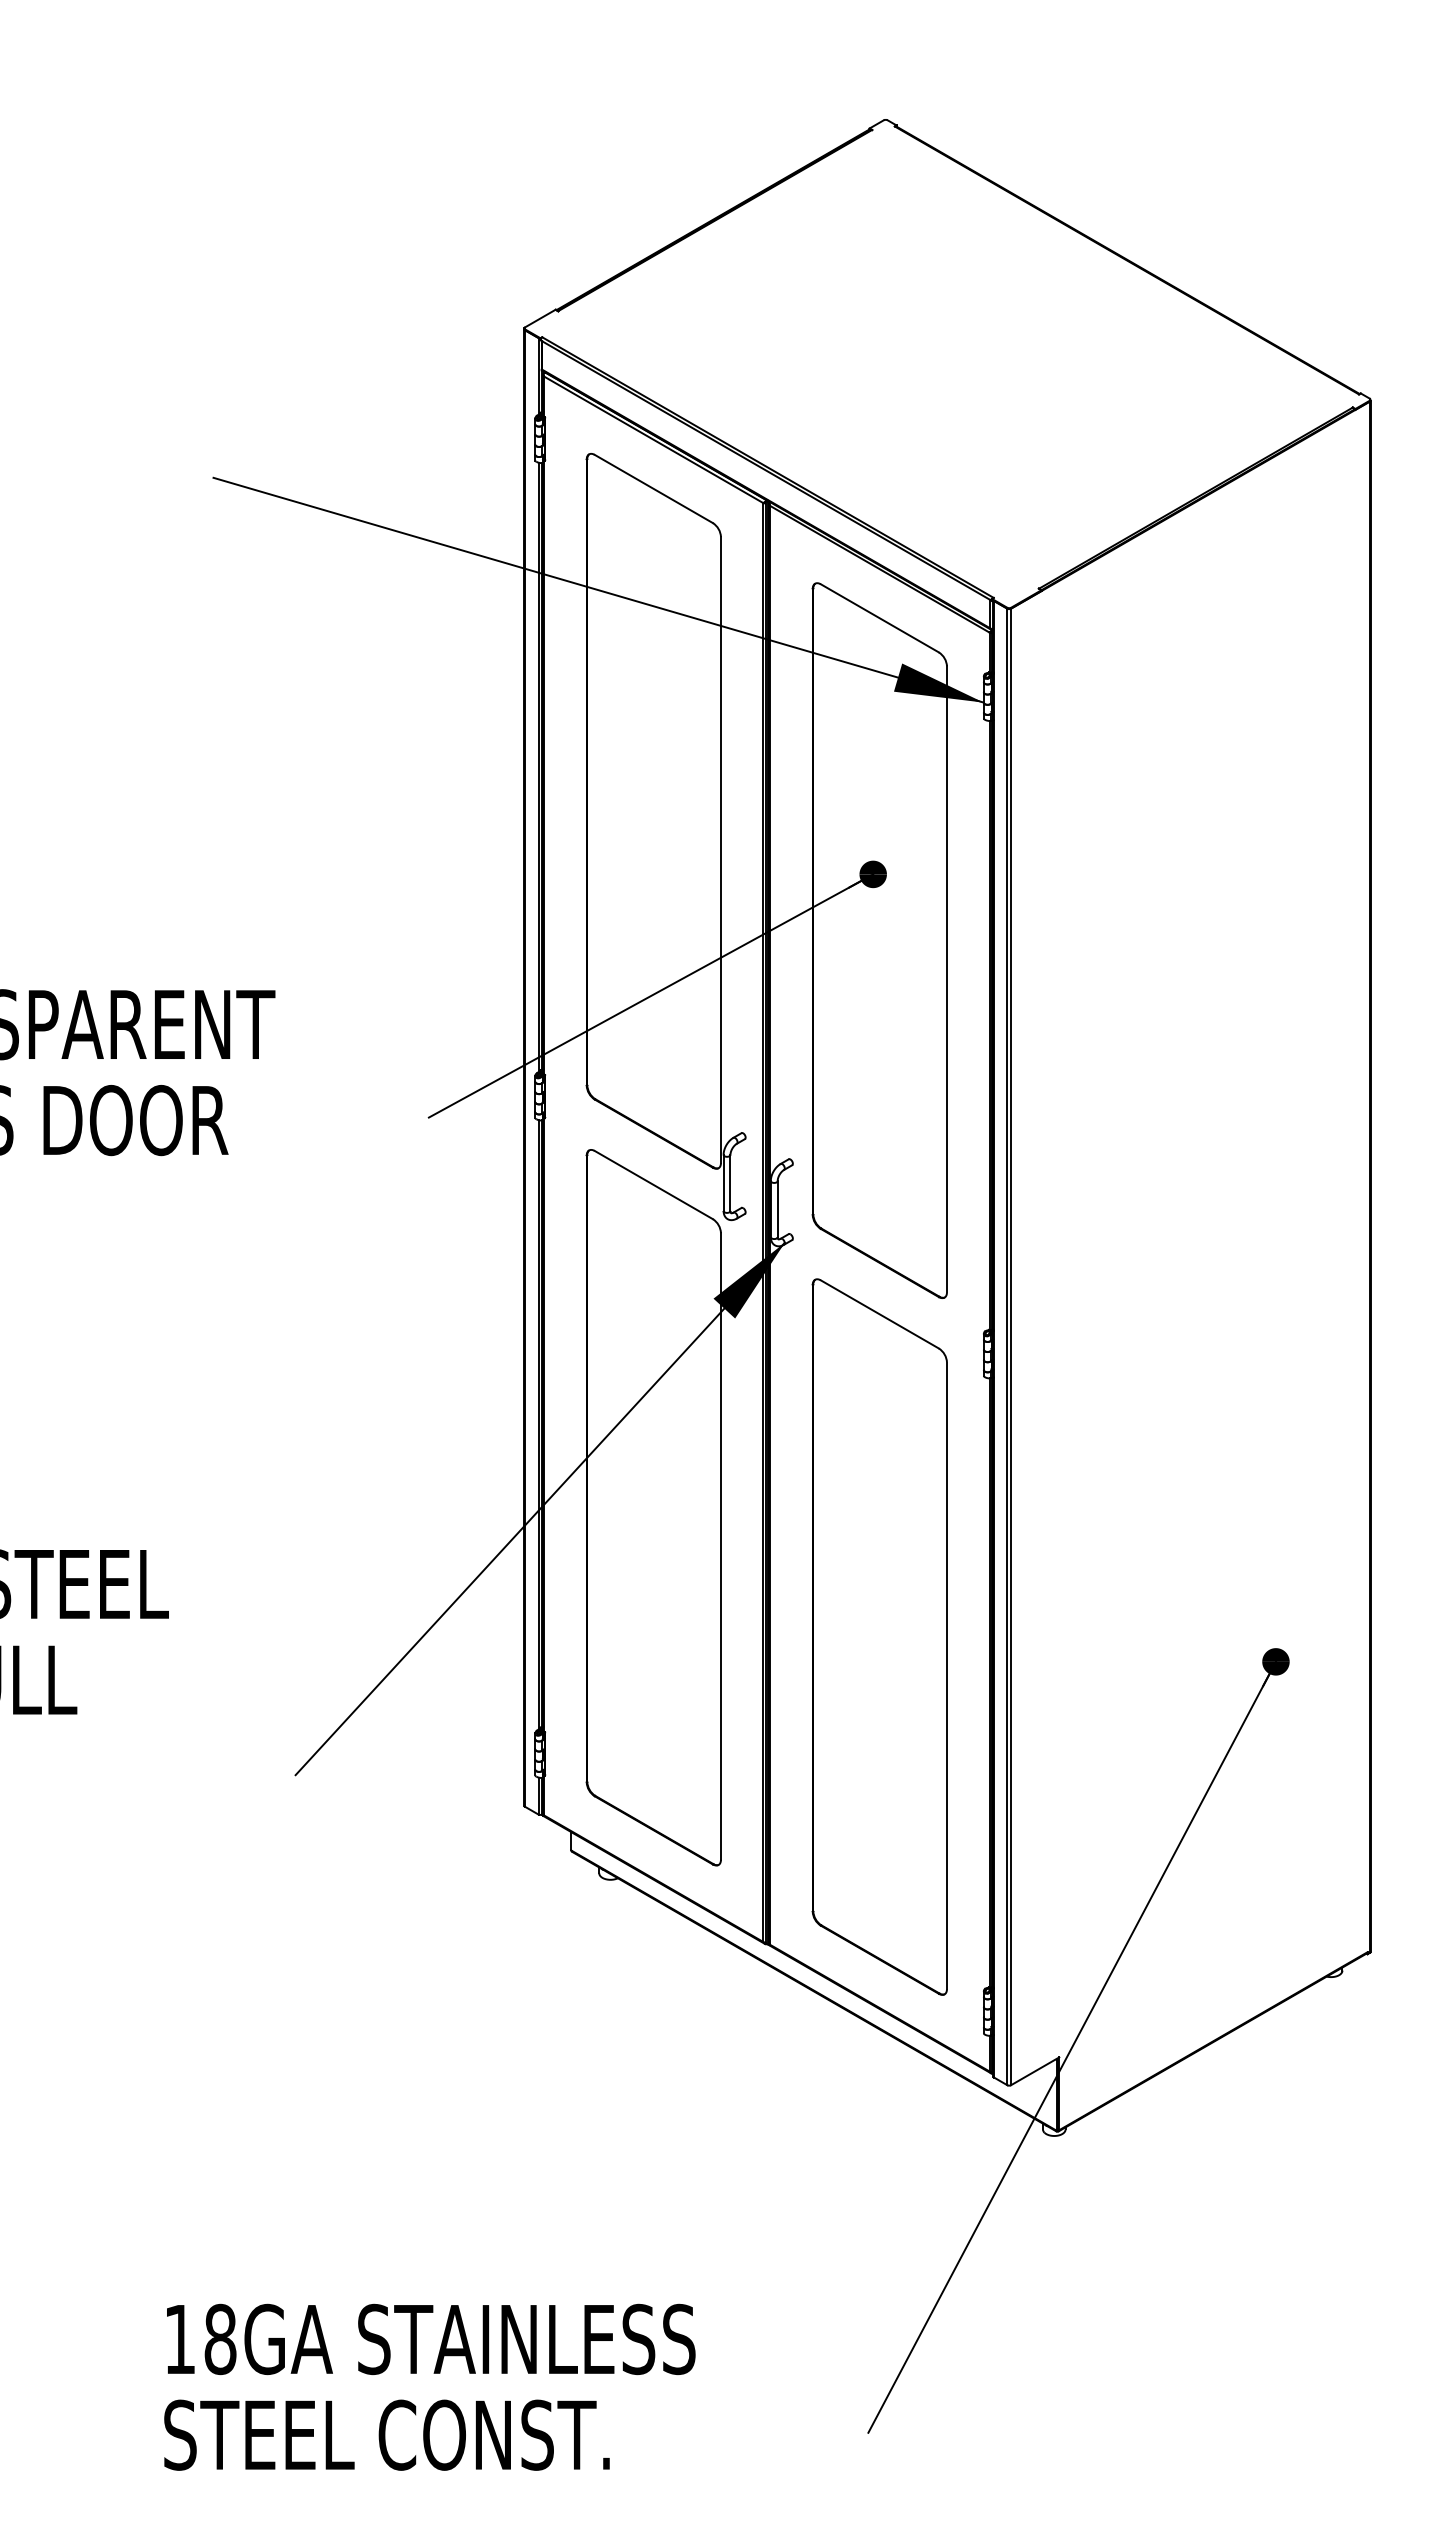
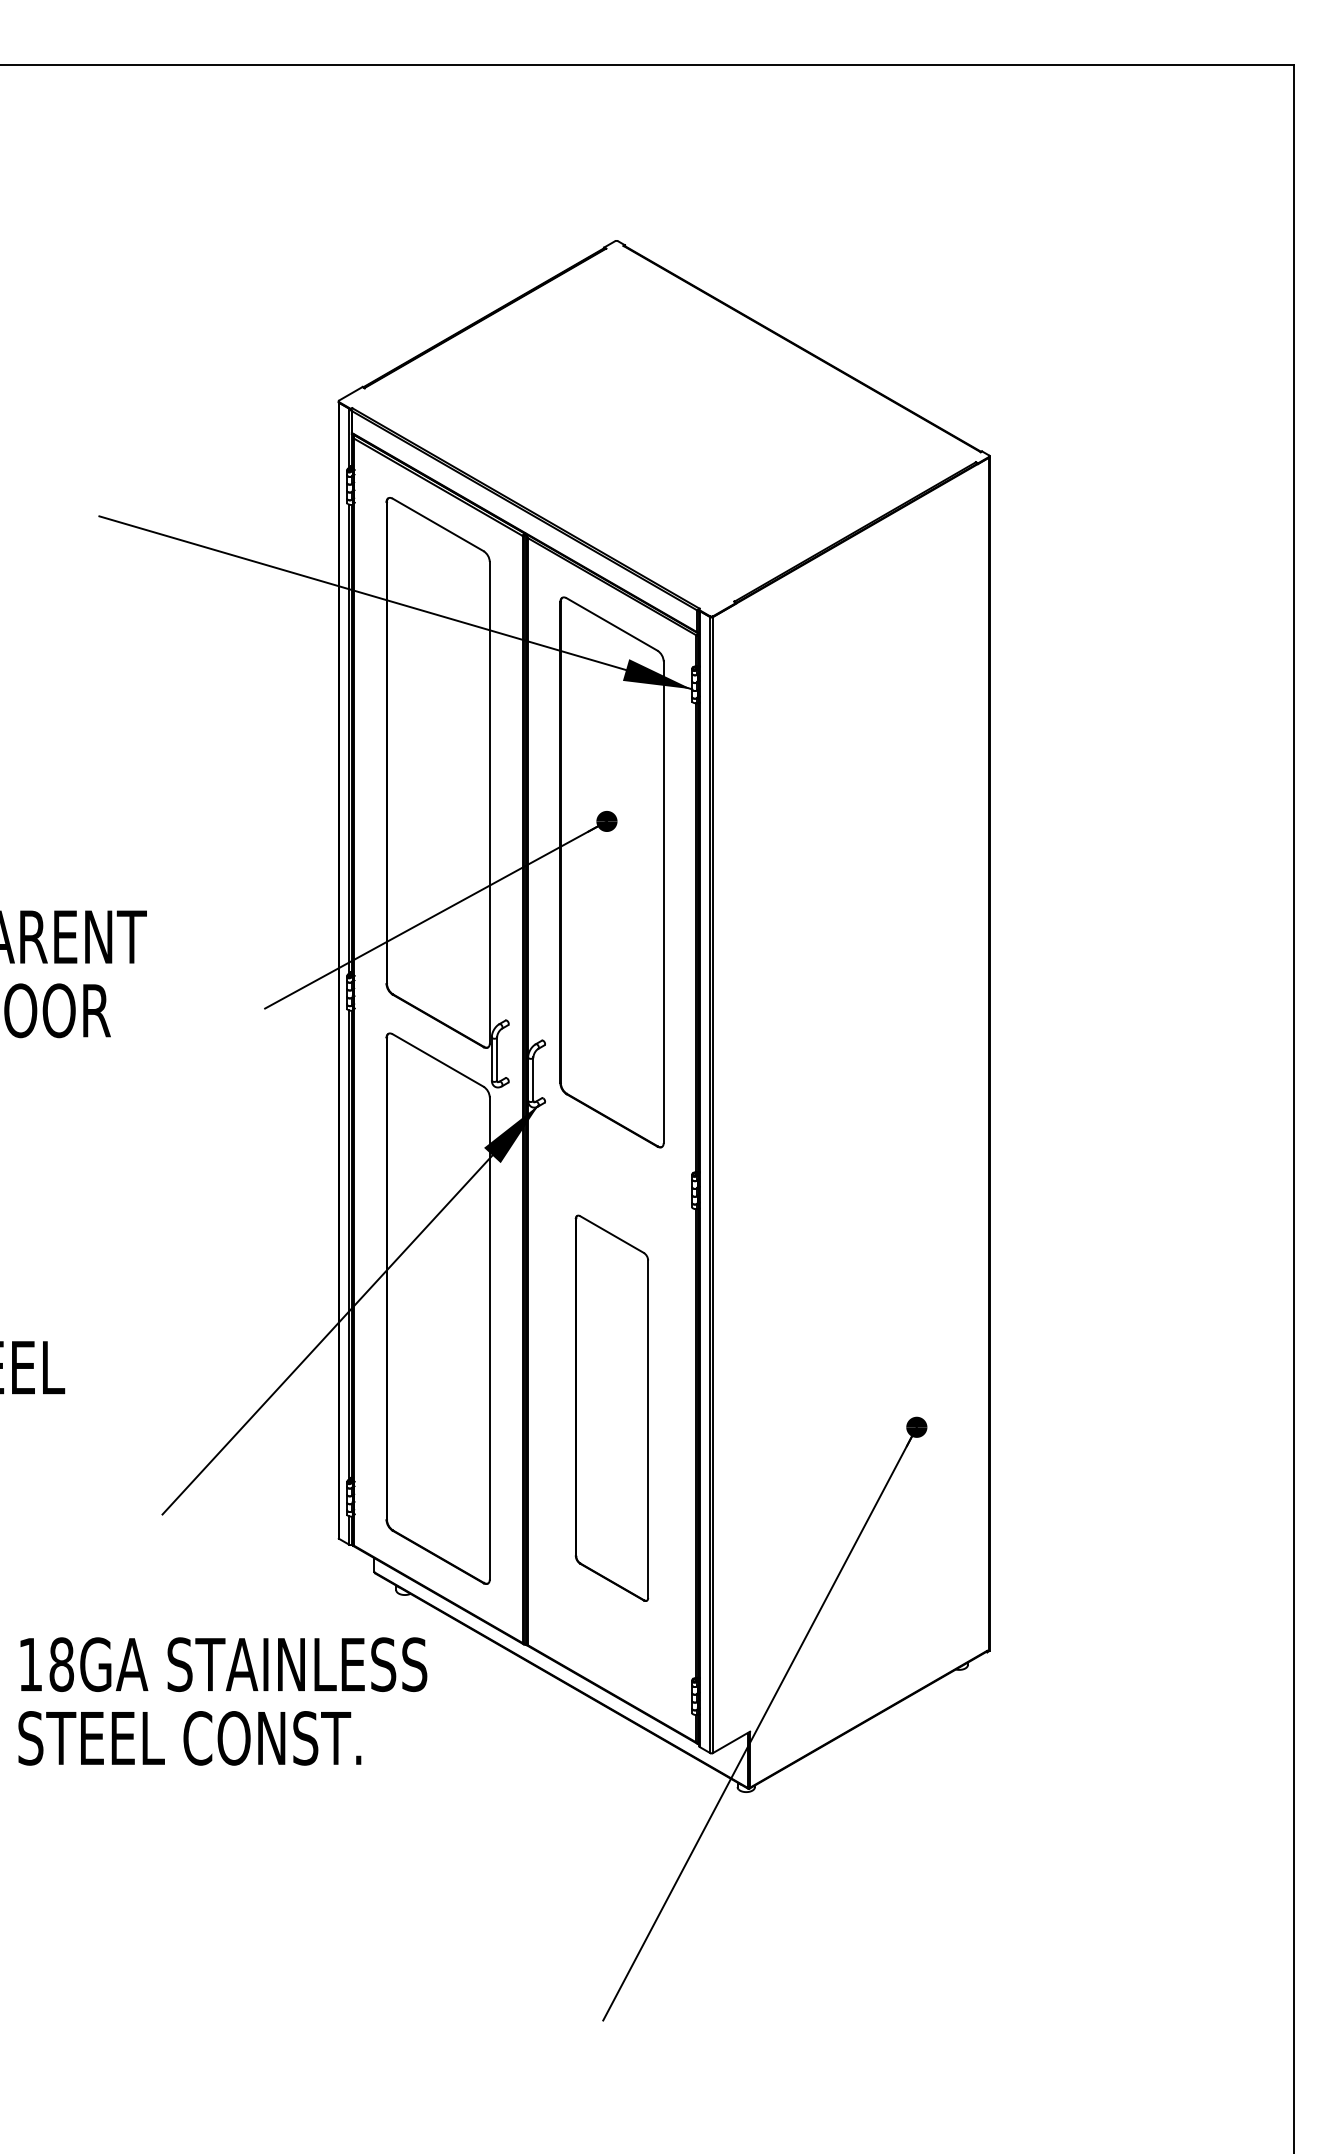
part: (879, 1637) -> (611, 1408), size x0.7
text: (429, 2387) -> (222, 1701), moved

